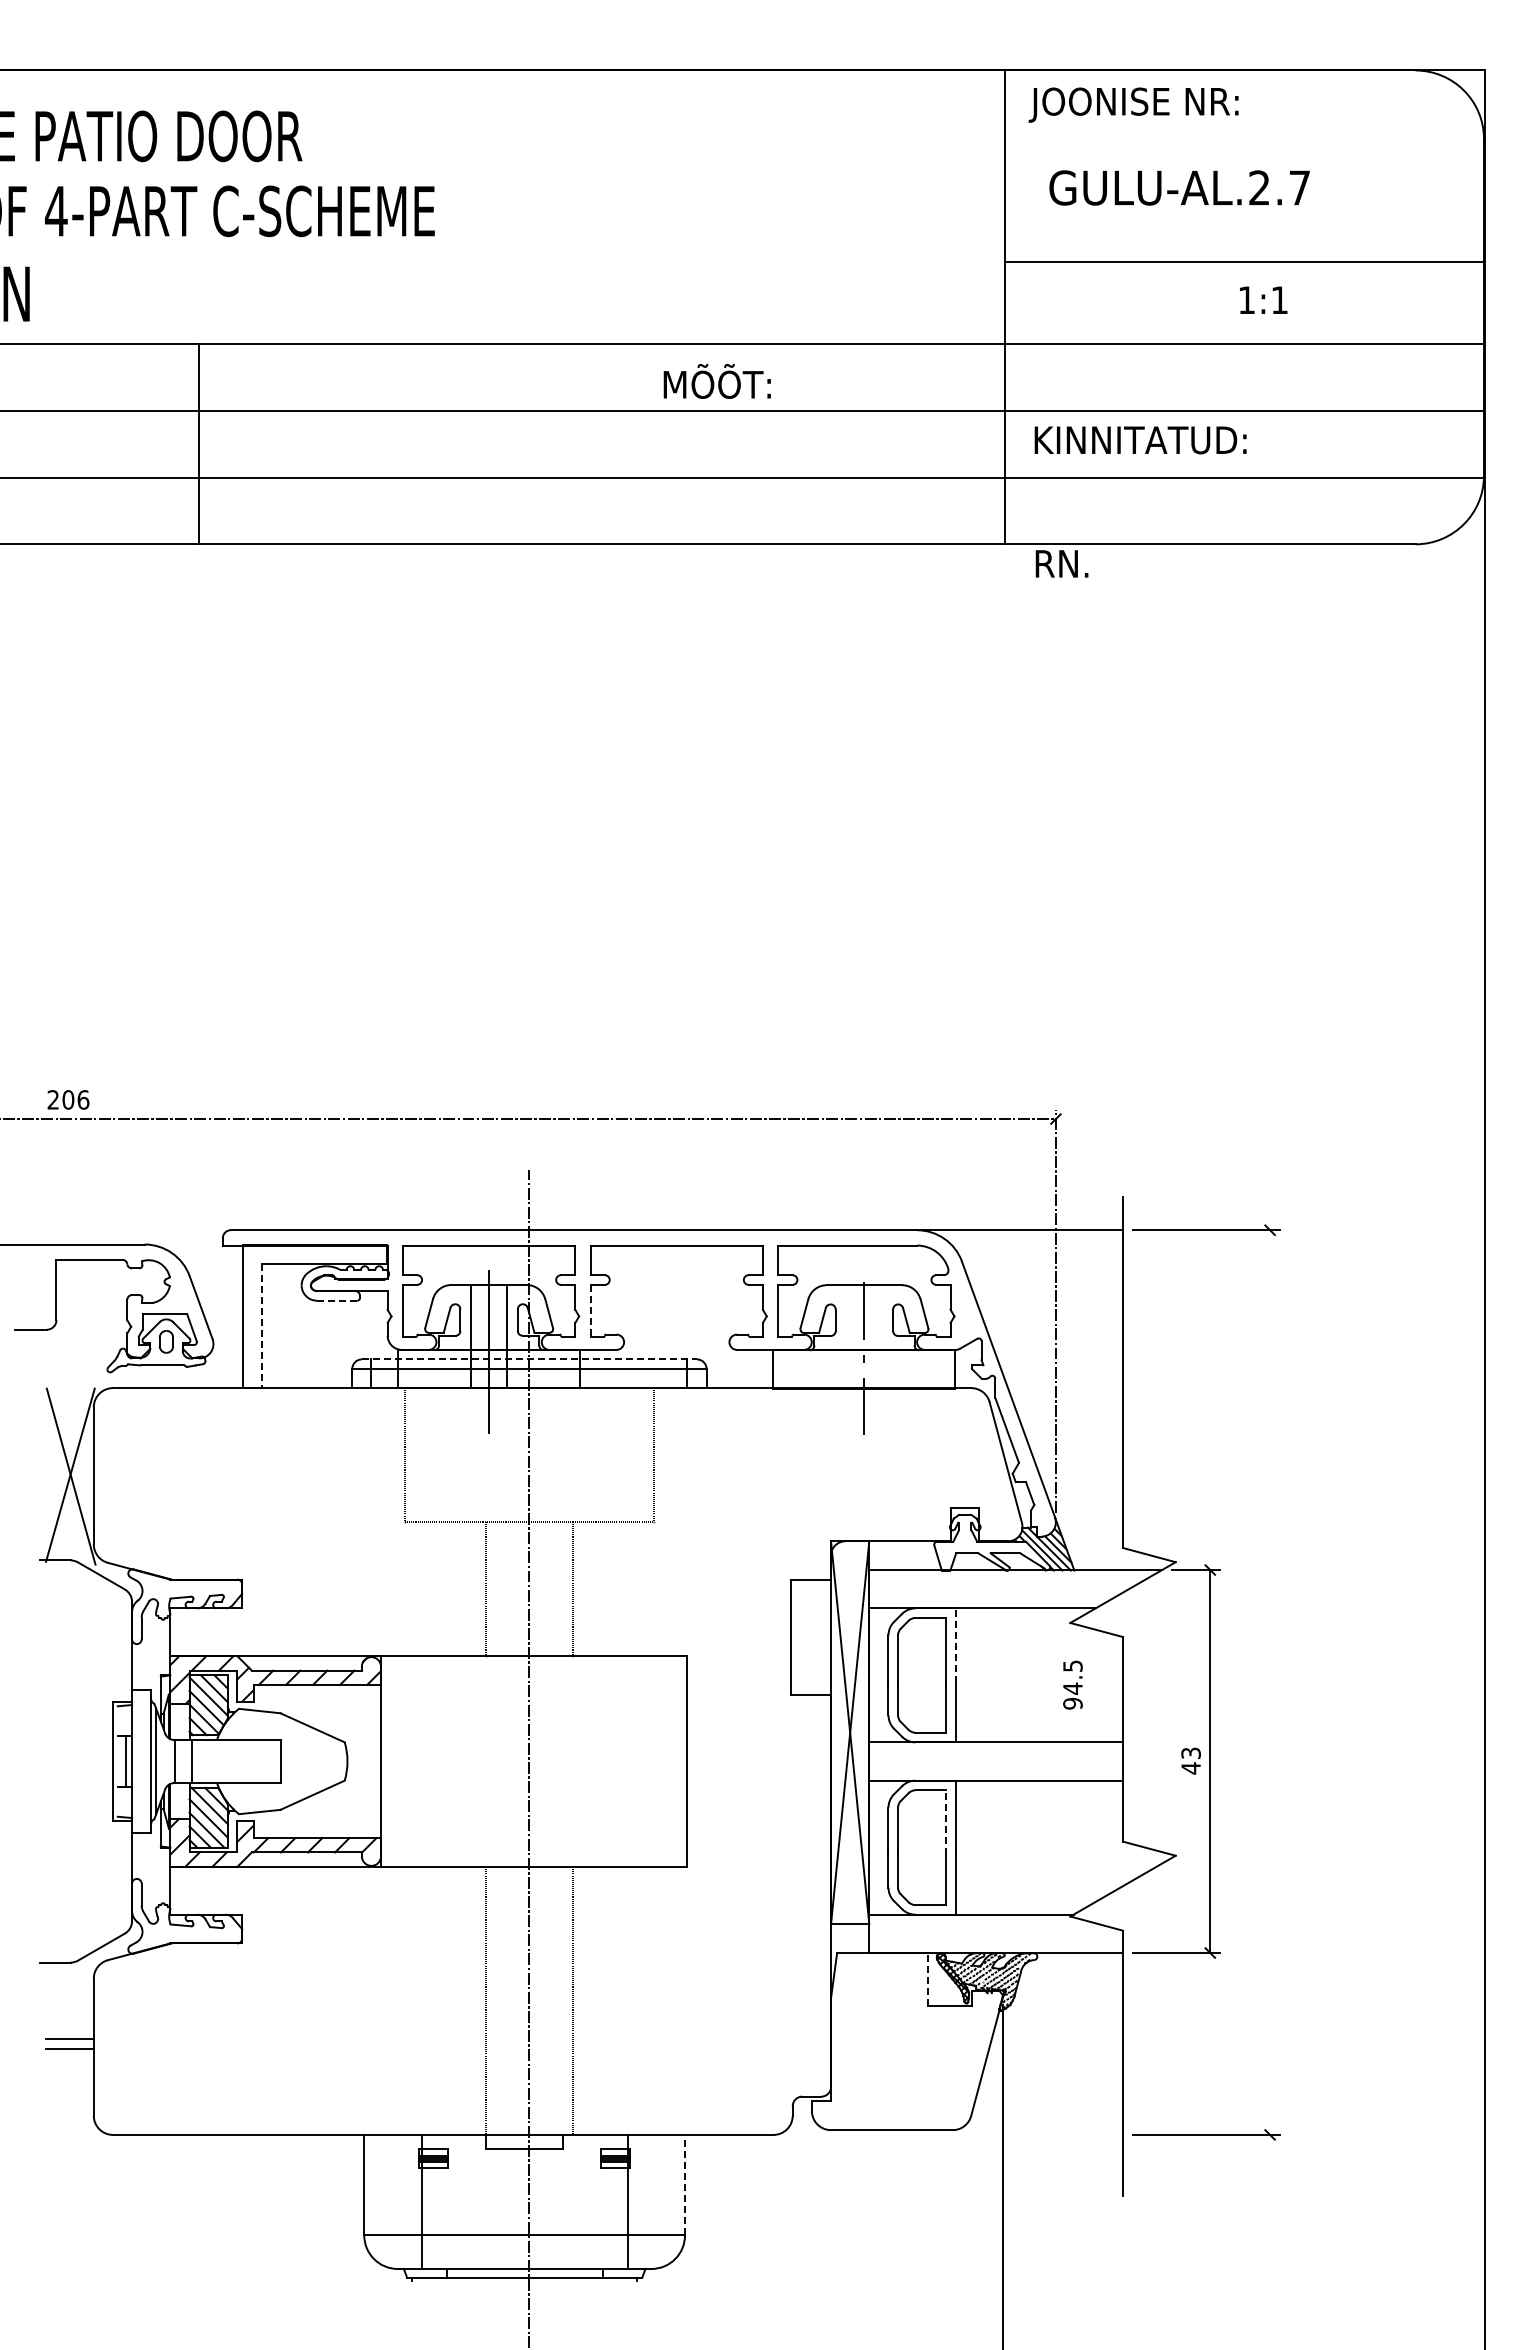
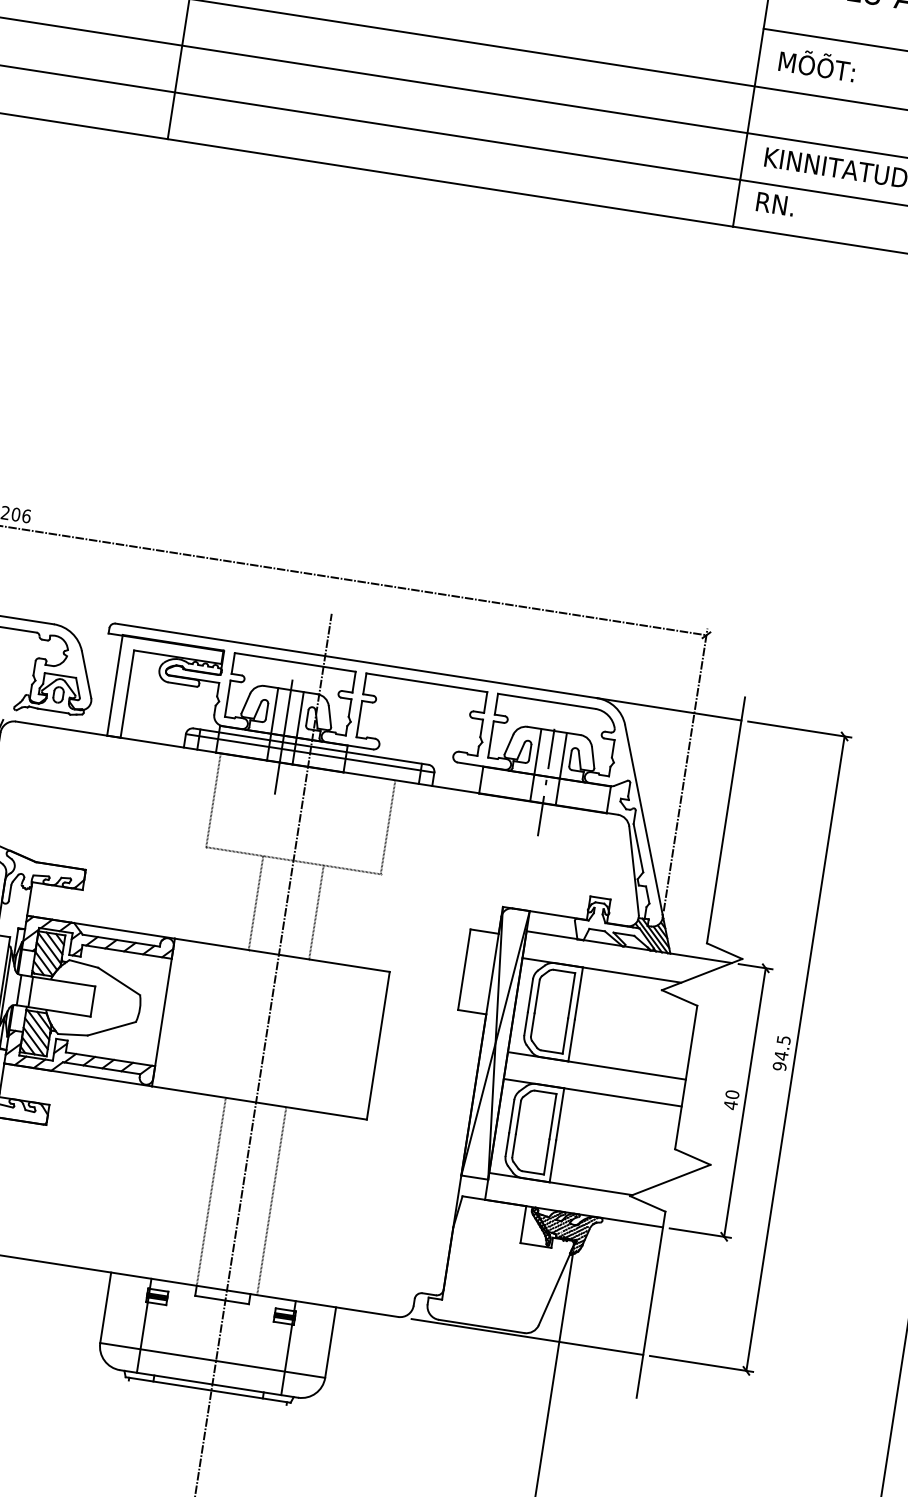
text: (716, 381) -> (816, 64), moved
text: (1061, 563) -> (775, 203), moved
line: (337, 1300) -> (182, 684), dashed -> solid
line: (590, 1310) -> (359, 718), dashed -> solid
line: (262, 1326) -> (127, 694), dashed -> solid
line: (846, 1336) -> (536, 765), added
line: (882, 1336) -> (561, 768), added
line: (529, 1359) -> (311, 746), dashed -> solid
line: (955, 1644) -> (579, 992), dashed -> solid
line: (1270, 1682) -> (795, 1053), added
text: (1072, 1684) -> (781, 1052), moved
text: (1190, 1753) -> (731, 1094), 43 -> 40
line: (945, 1822) -> (552, 1116), dashed -> solid
line: (928, 1978) -> (523, 1224), dashed -> solid
line: (957, 2134) -> (527, 1336), added
line: (685, 2184) -> (331, 1342), dashed -> solid

